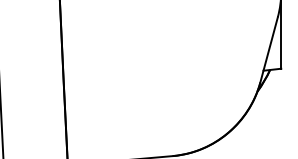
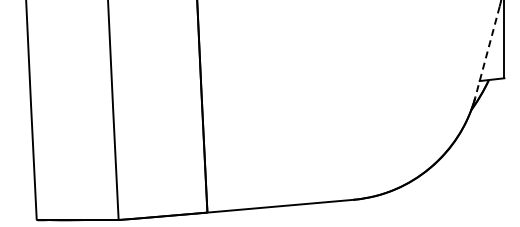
line: (269, 50) -> (487, 52), solid -> dashed

